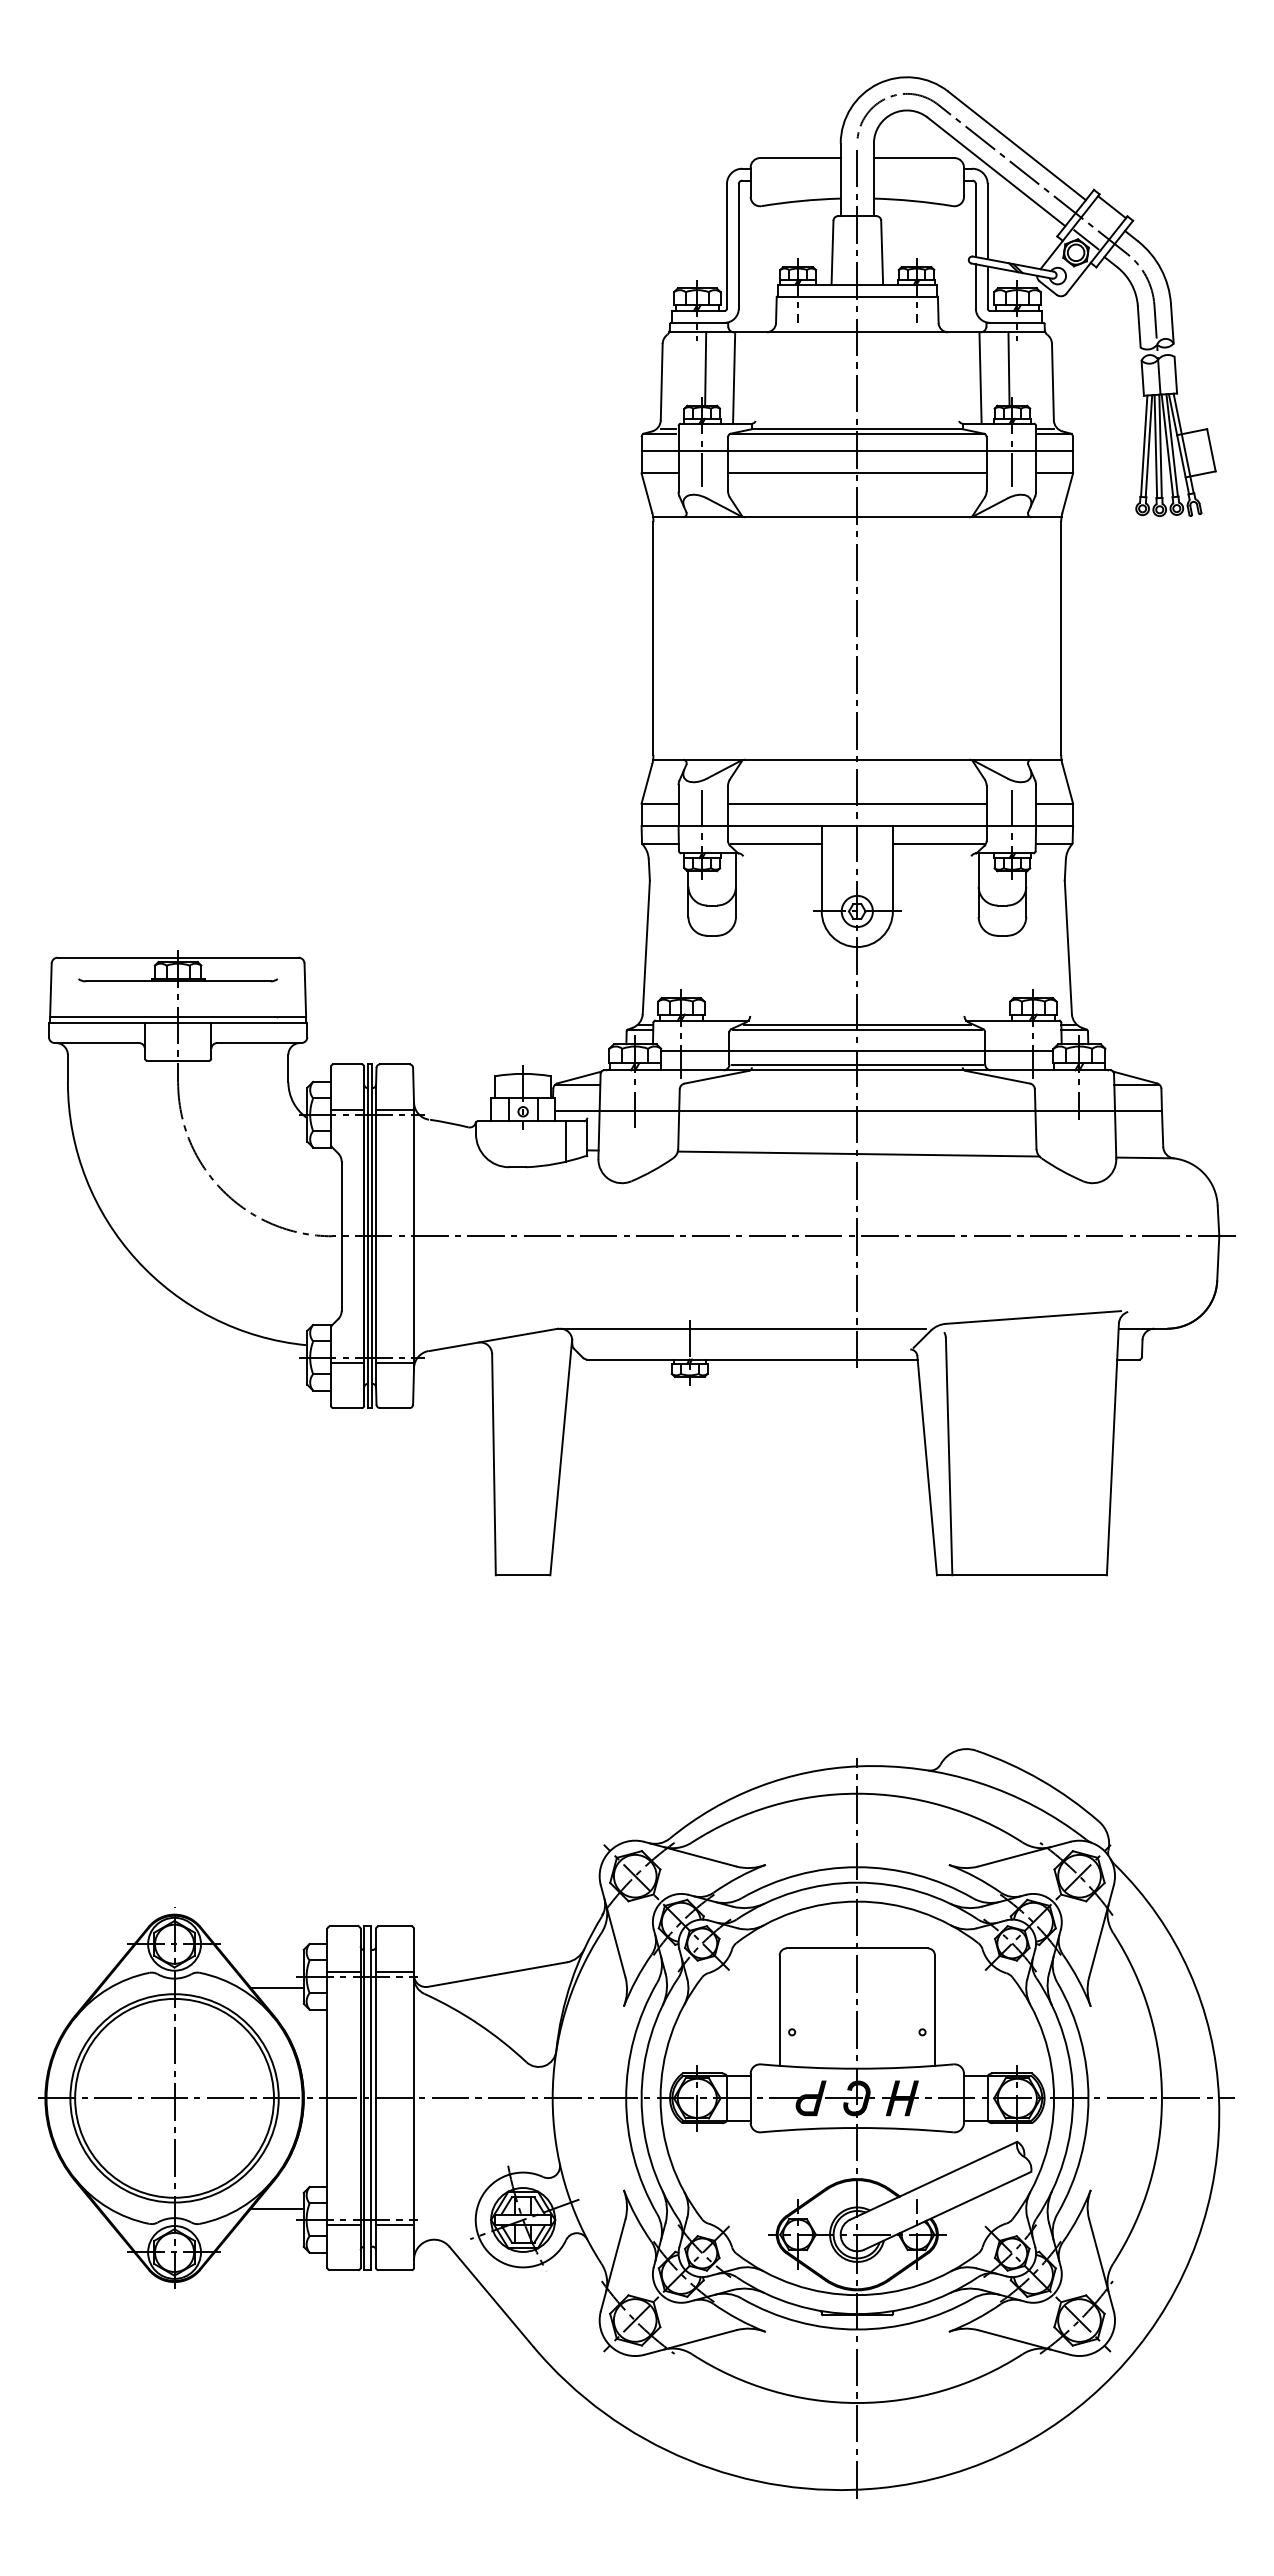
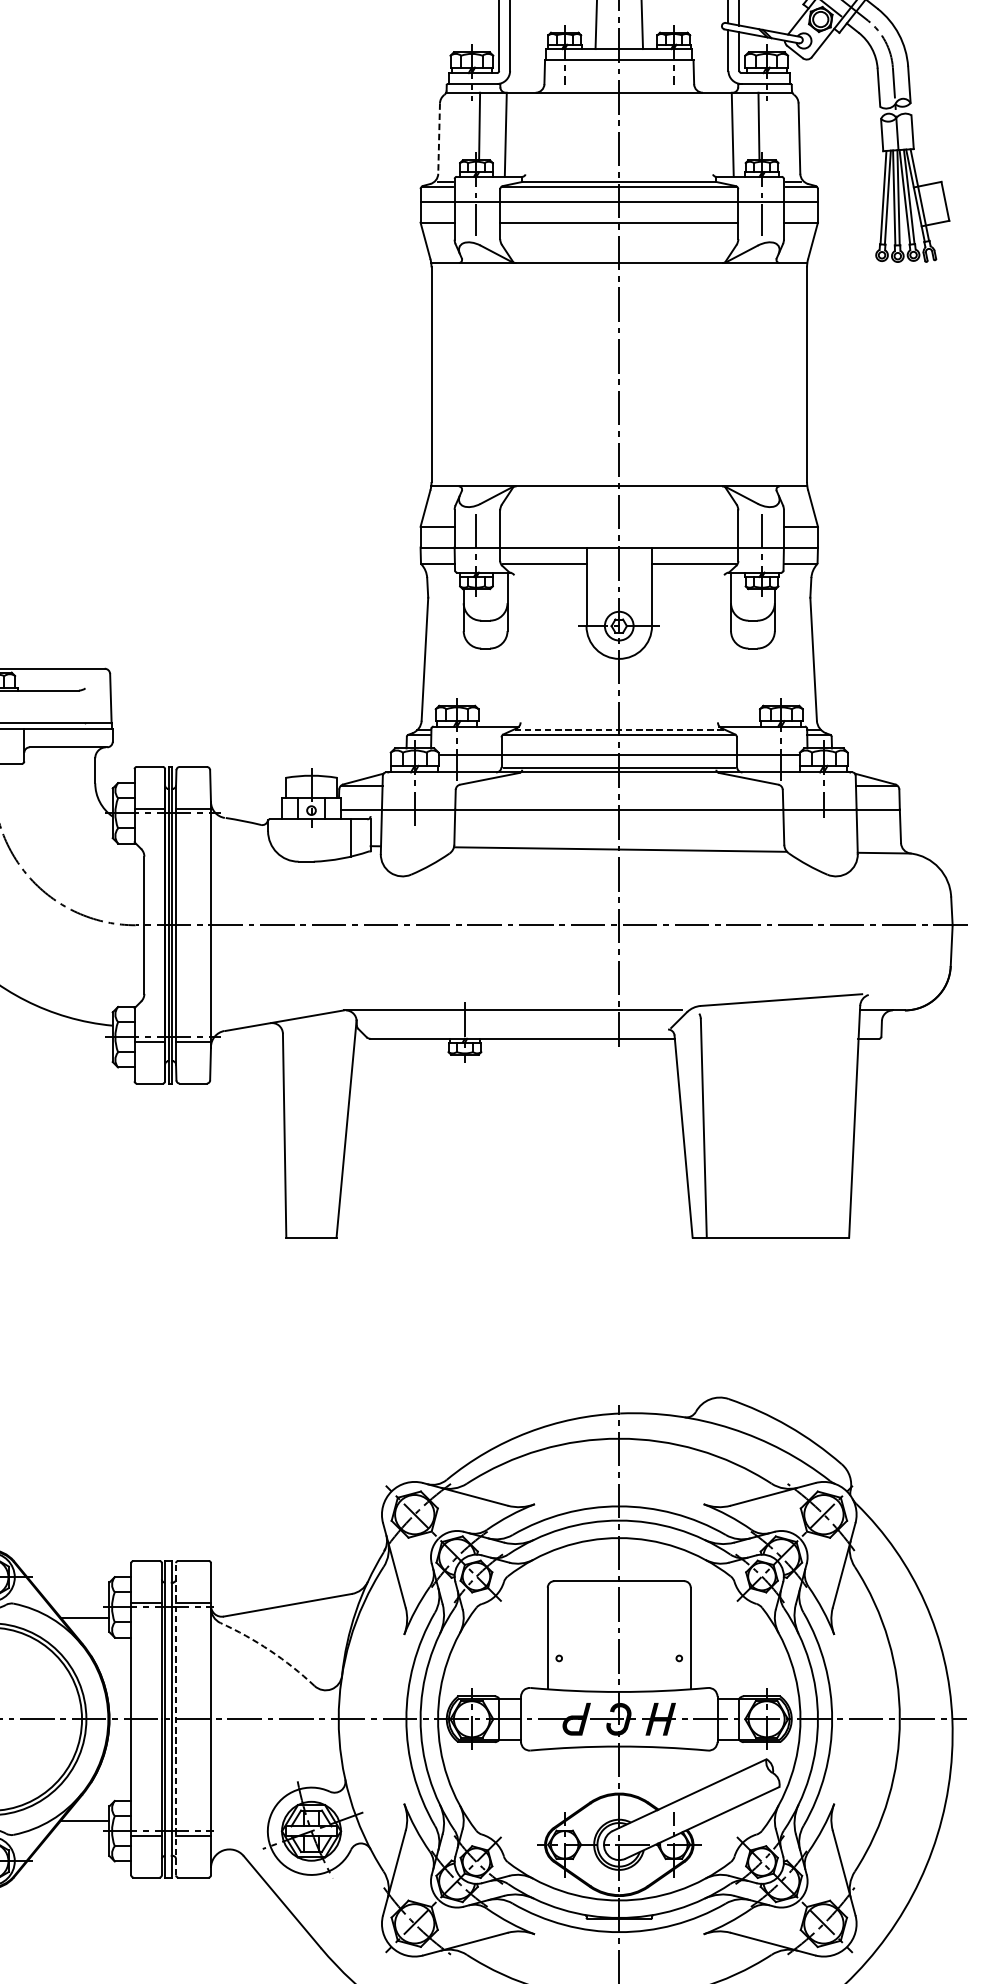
line: (661, 382) -> (438, 138), solid -> dashed
line: (857, 803) -> (619, 526), removed
line: (857, 1024) -> (619, 730), solid -> dashed
arc: (478, 2023) -> (270, 1650), solid -> dashed
line: (376, 2098) -> (176, 1719), solid -> dashed

